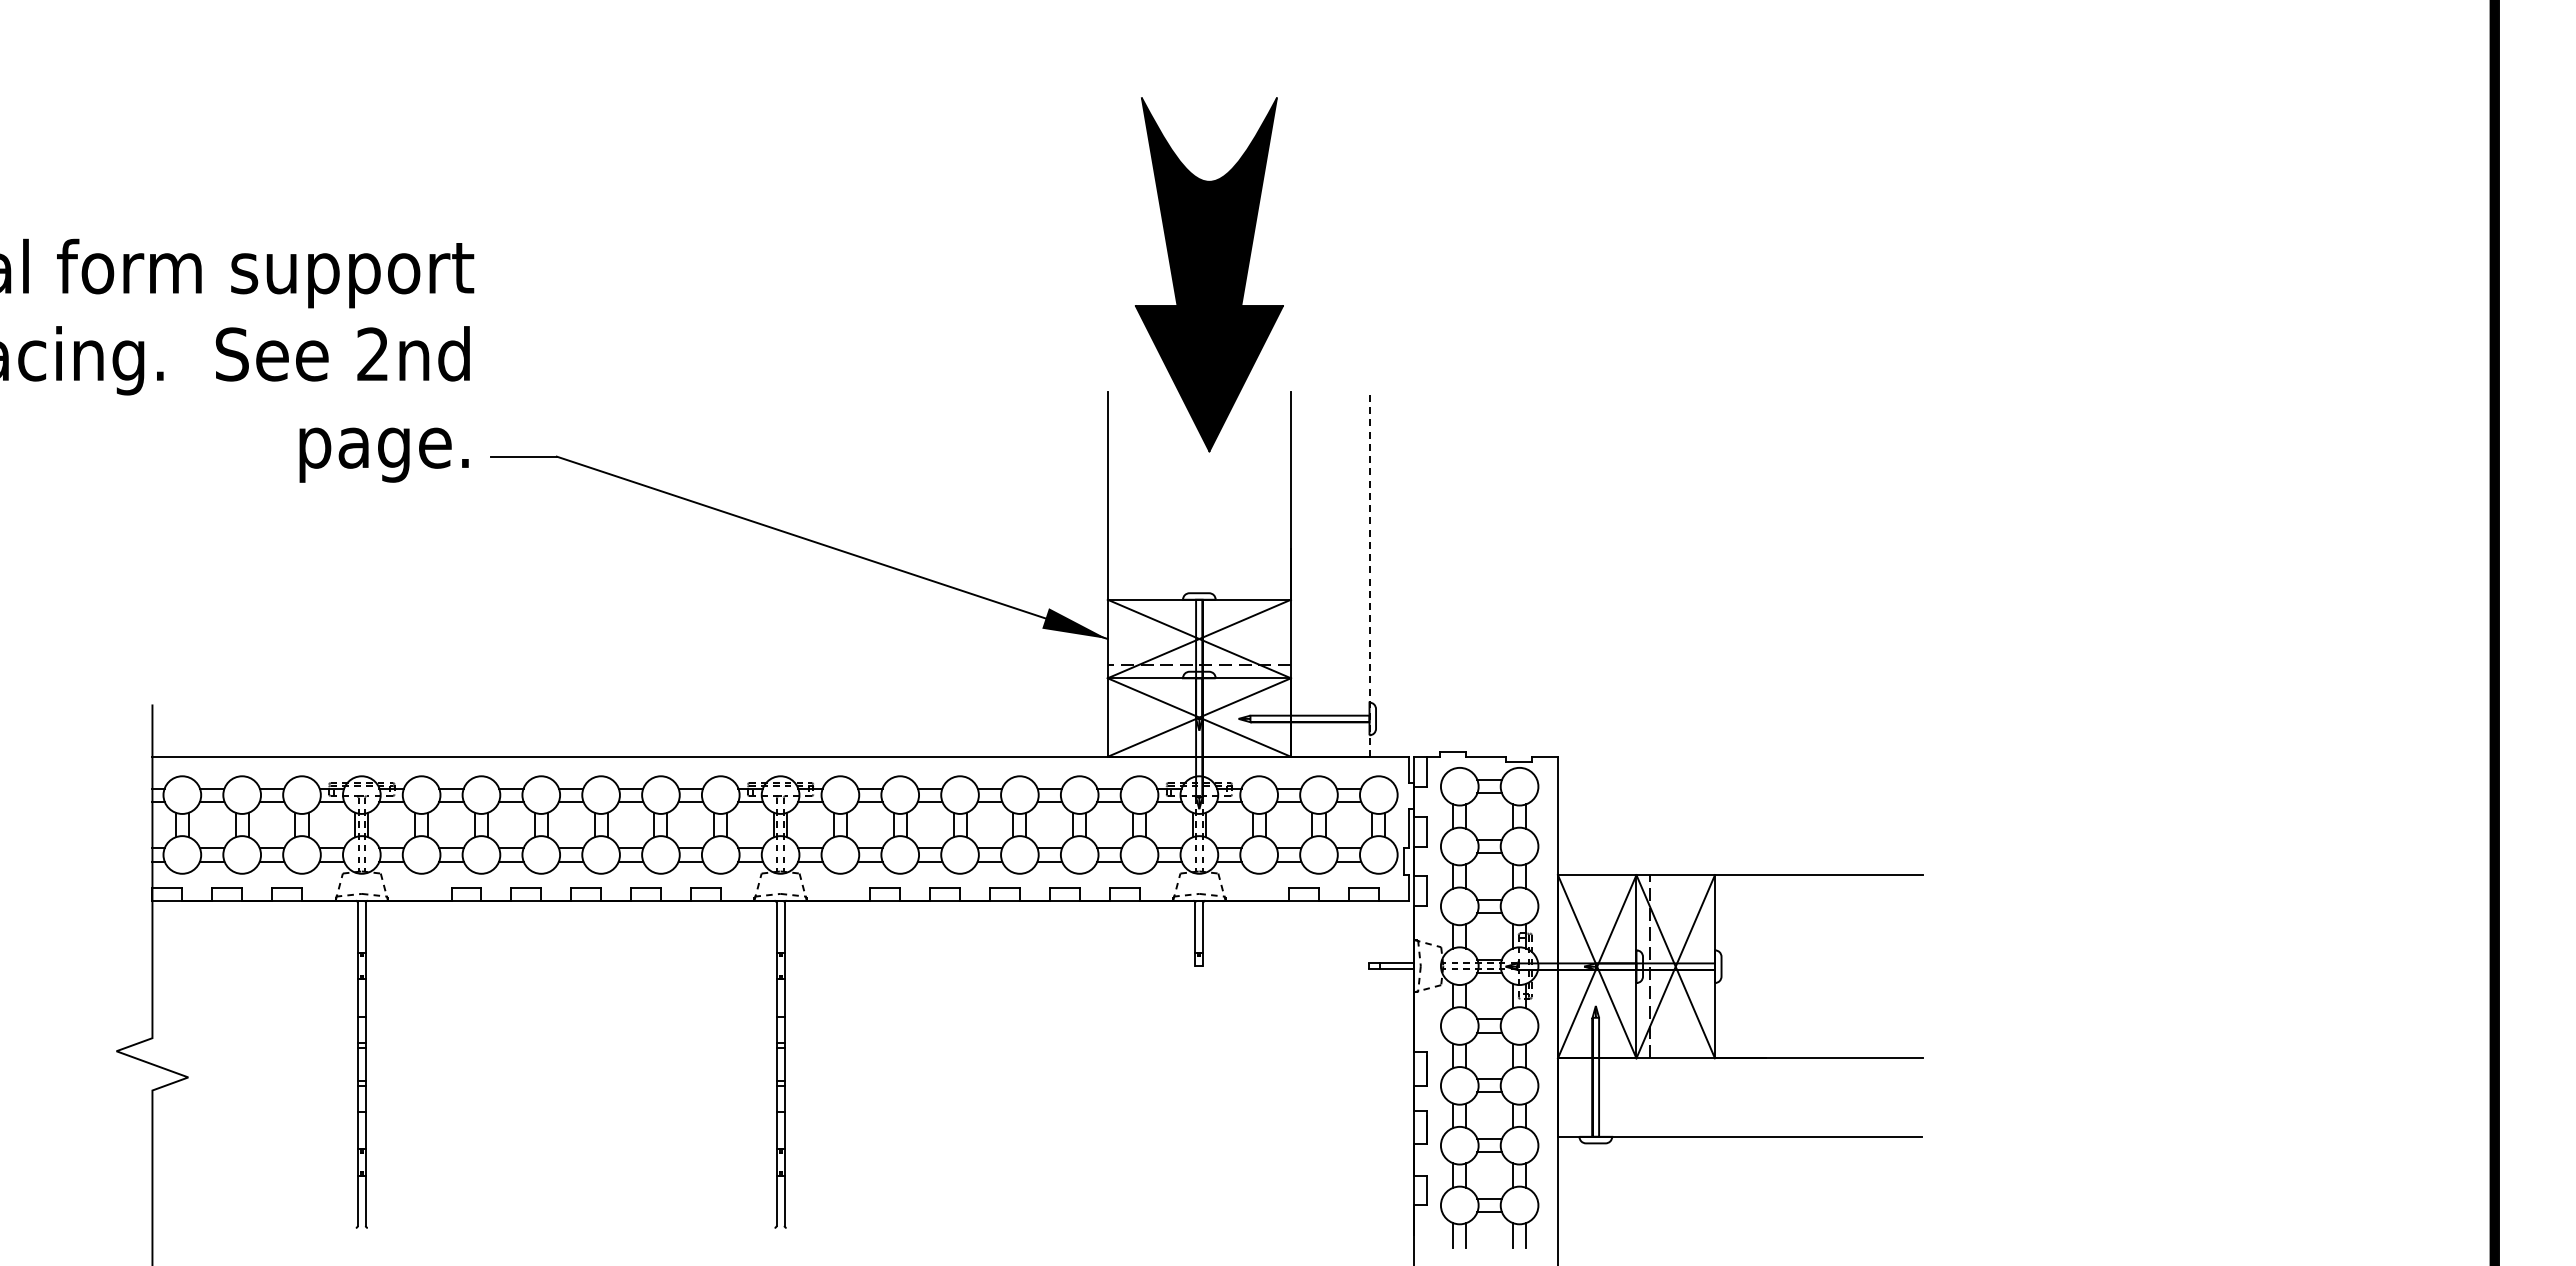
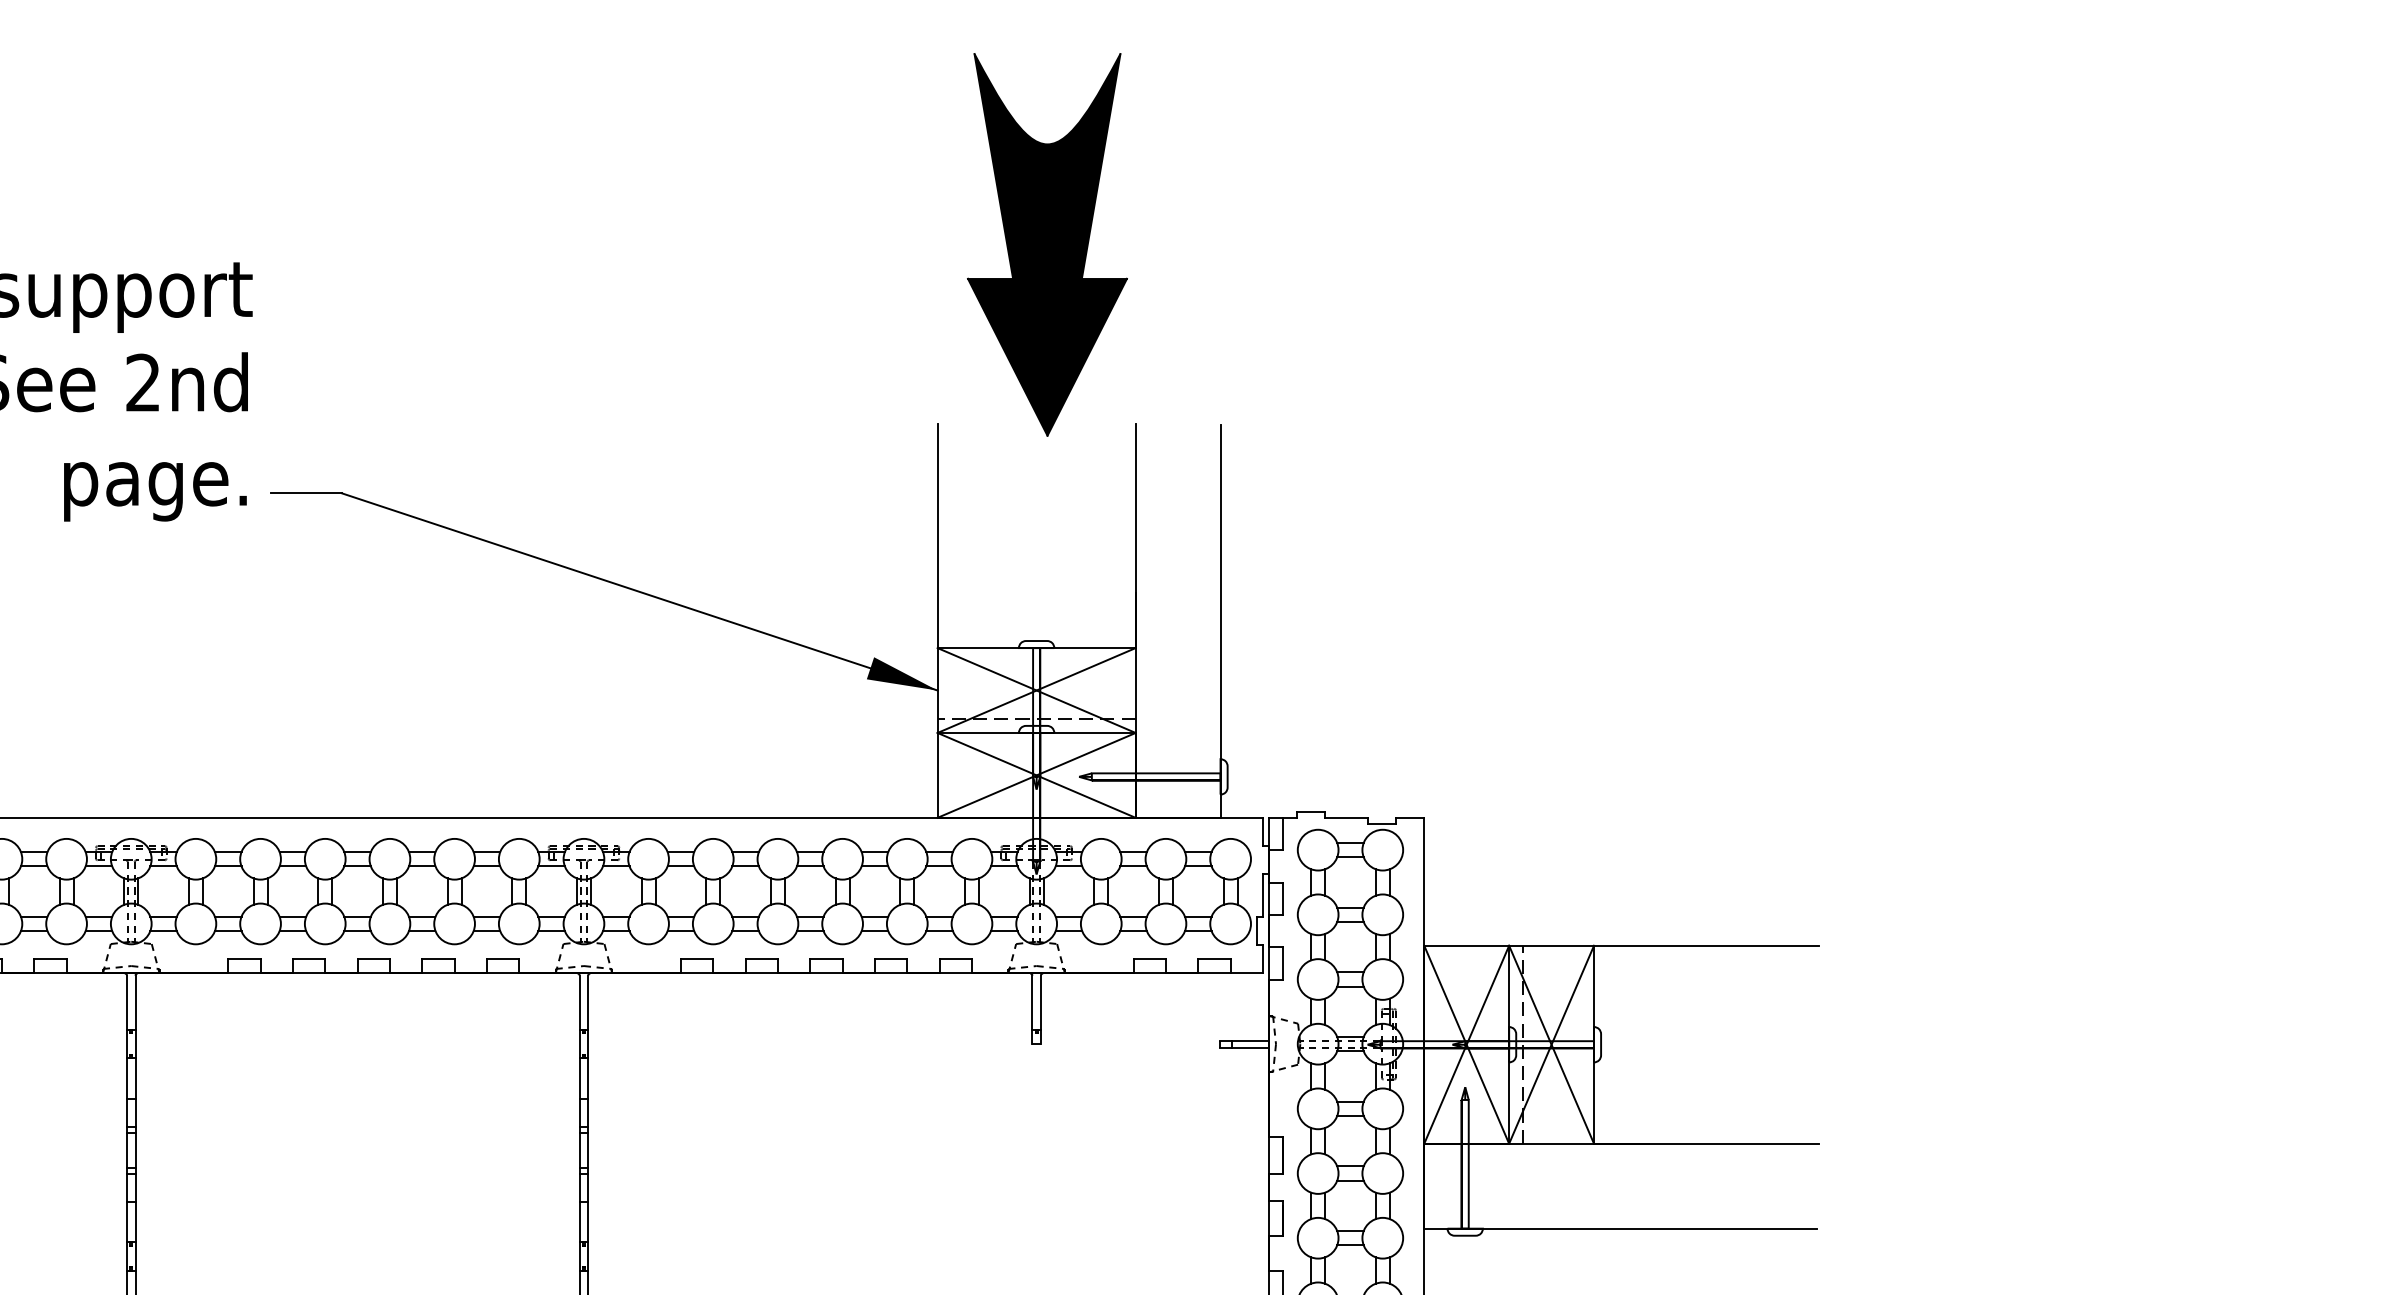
part: (1208, 274) -> (1046, 244), moved
line: (1369, 574) -> (1220, 620), dashed -> solid

